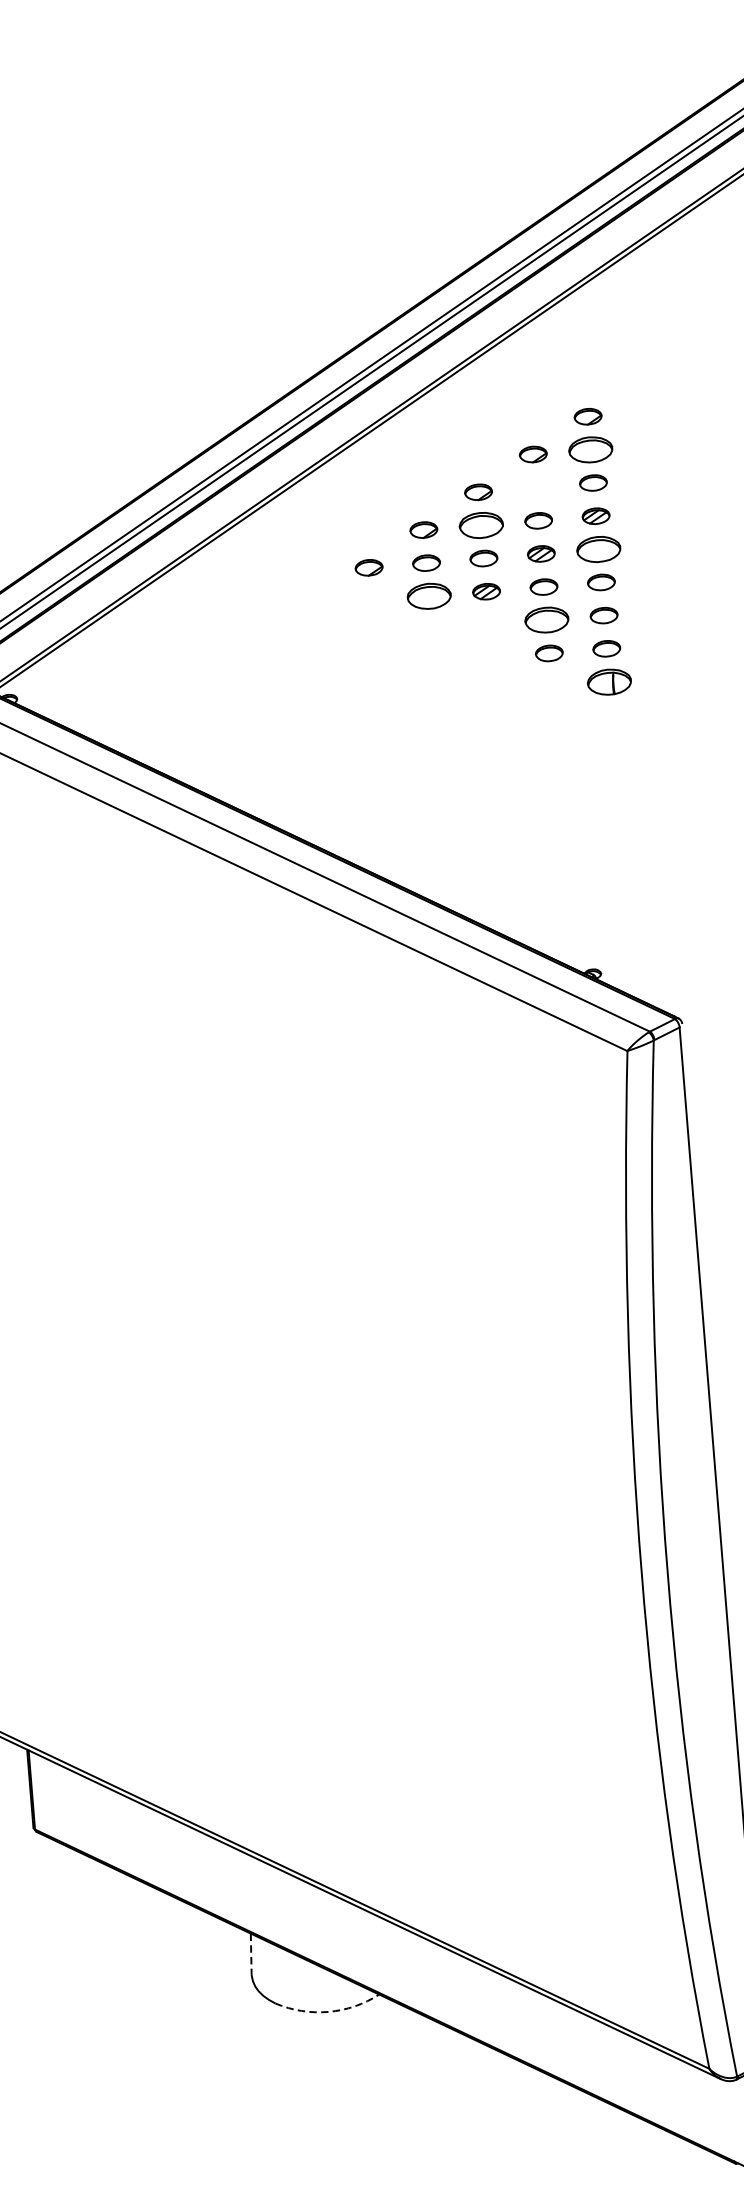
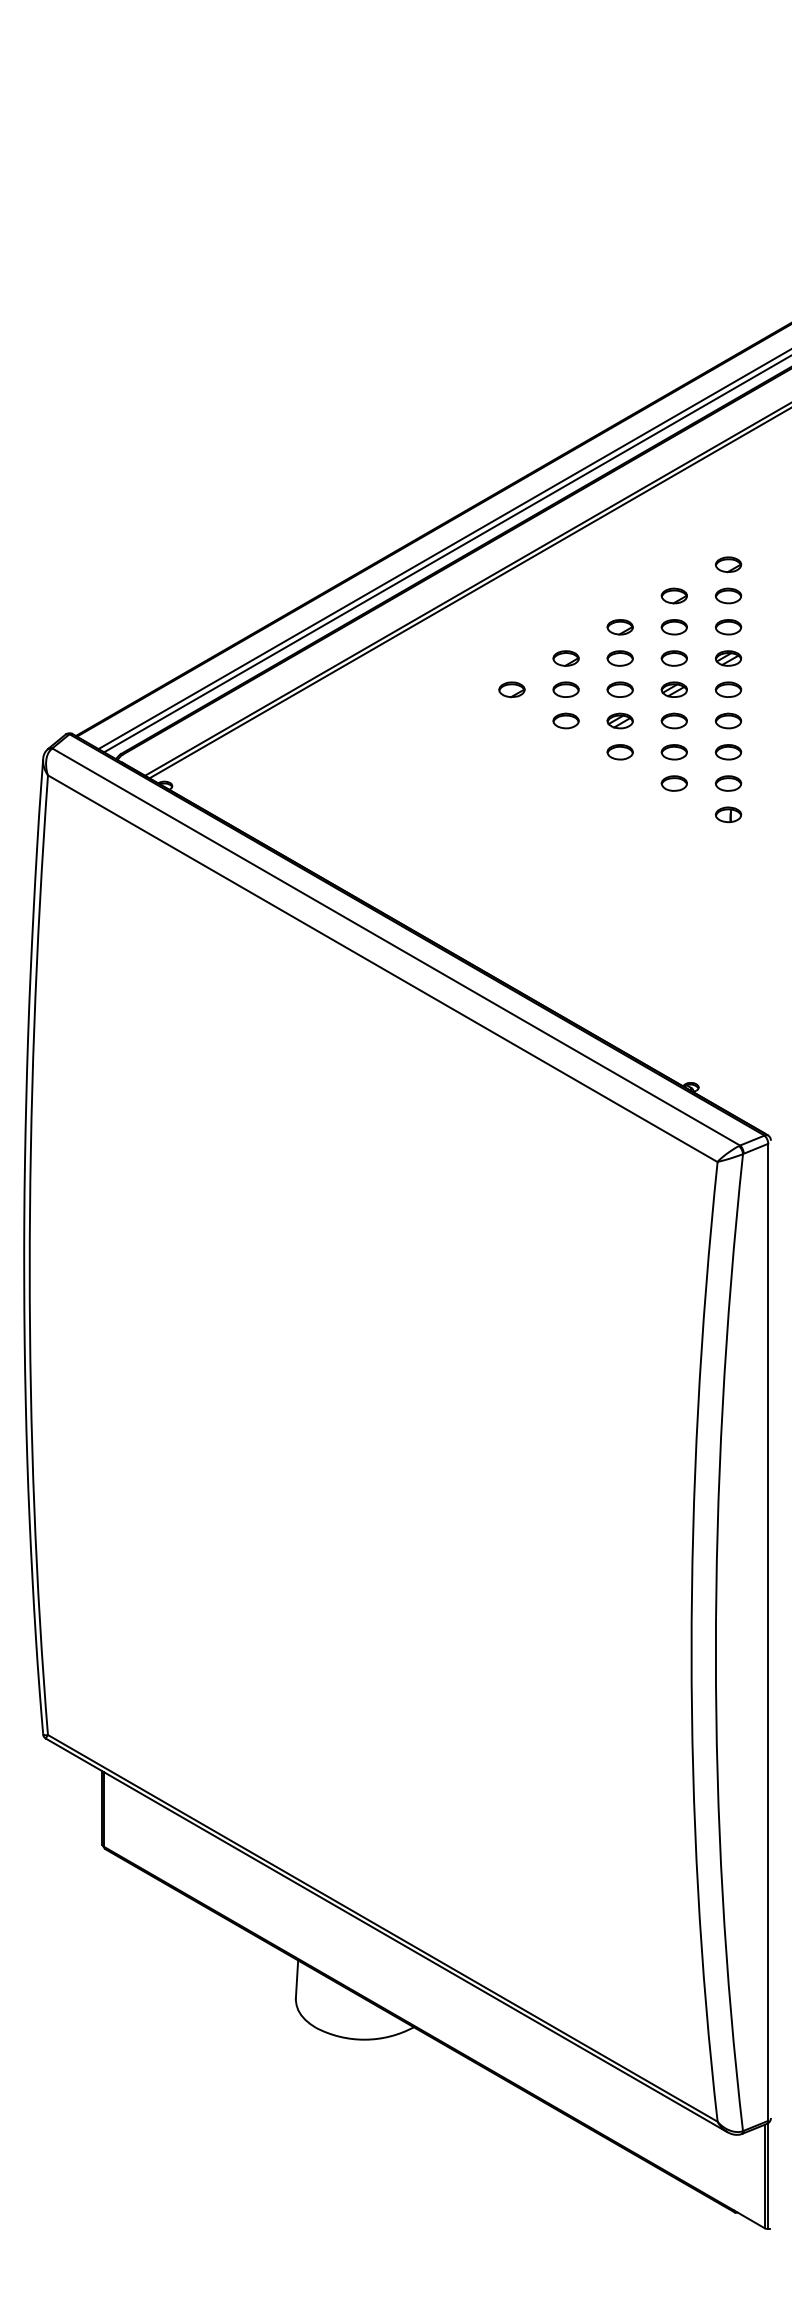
part: (590, 449) -> (728, 595), size x0.62
part: (535, 487) -> (673, 627), added
part: (480, 525) -> (619, 658), size x0.62
part: (598, 549) -> (728, 689), size x0.62
part: (428, 595) -> (565, 720), size x0.62
part: (545, 620) -> (673, 752), size x0.62
part: (488, 625) -> (619, 752), added
part: (609, 681) -> (728, 814), size x0.62
line: (250, 1953) -> (296, 1979), dashed -> solid
arc: (328, 2011) -> (365, 2039), dashed -> solid

